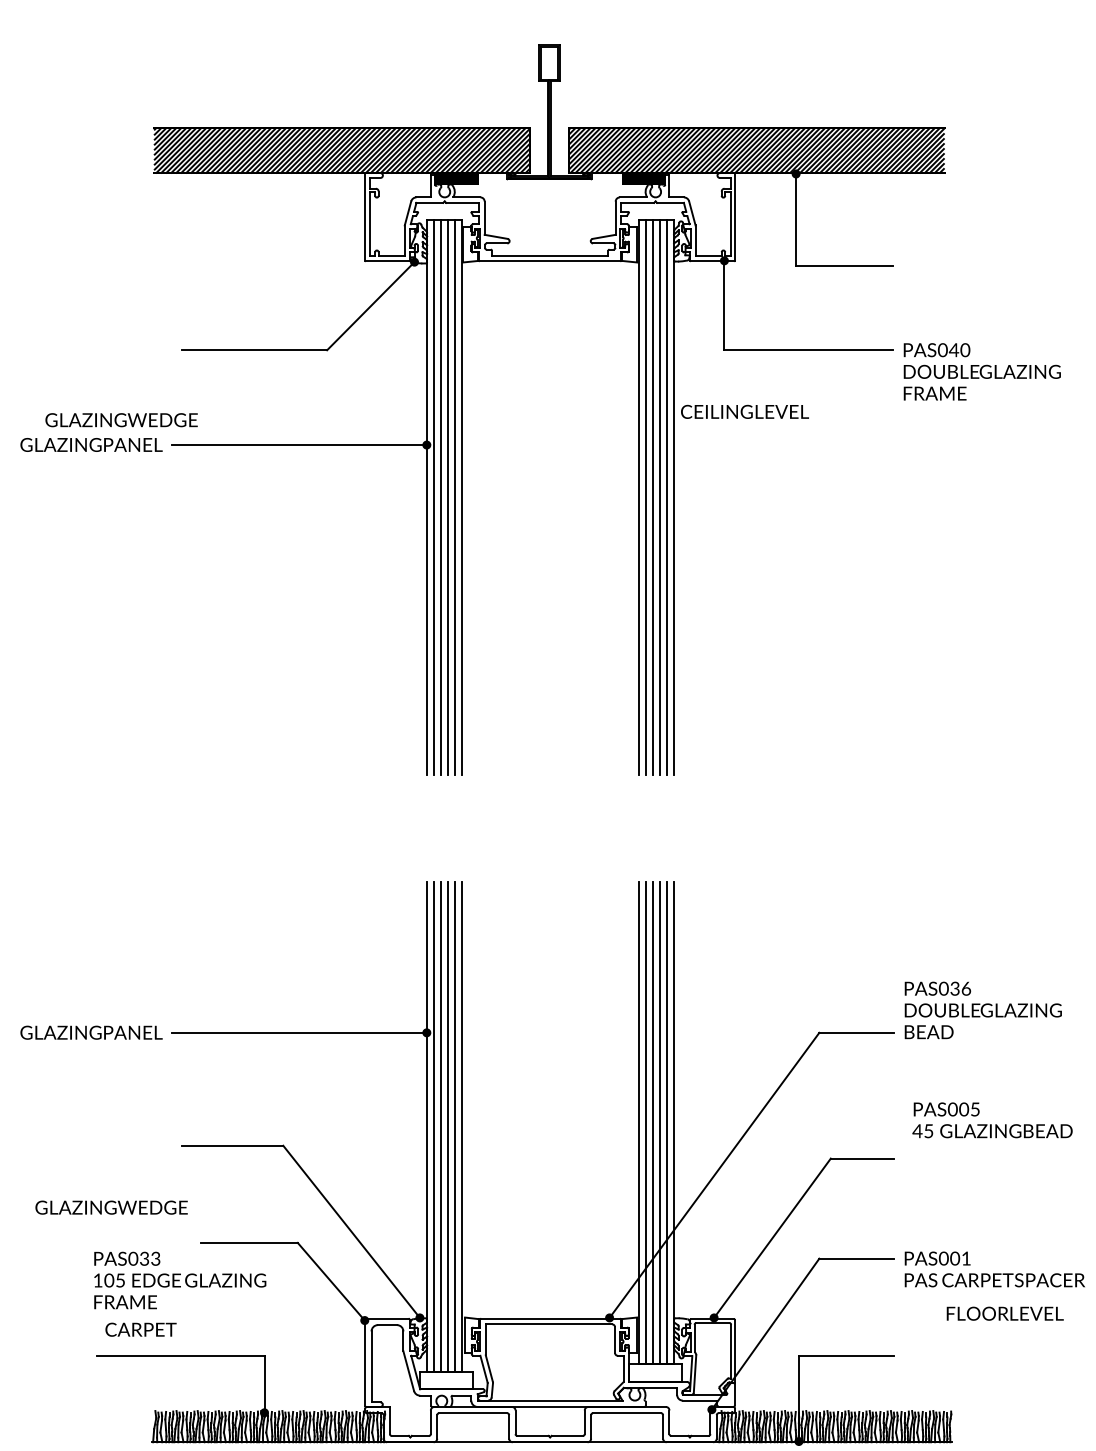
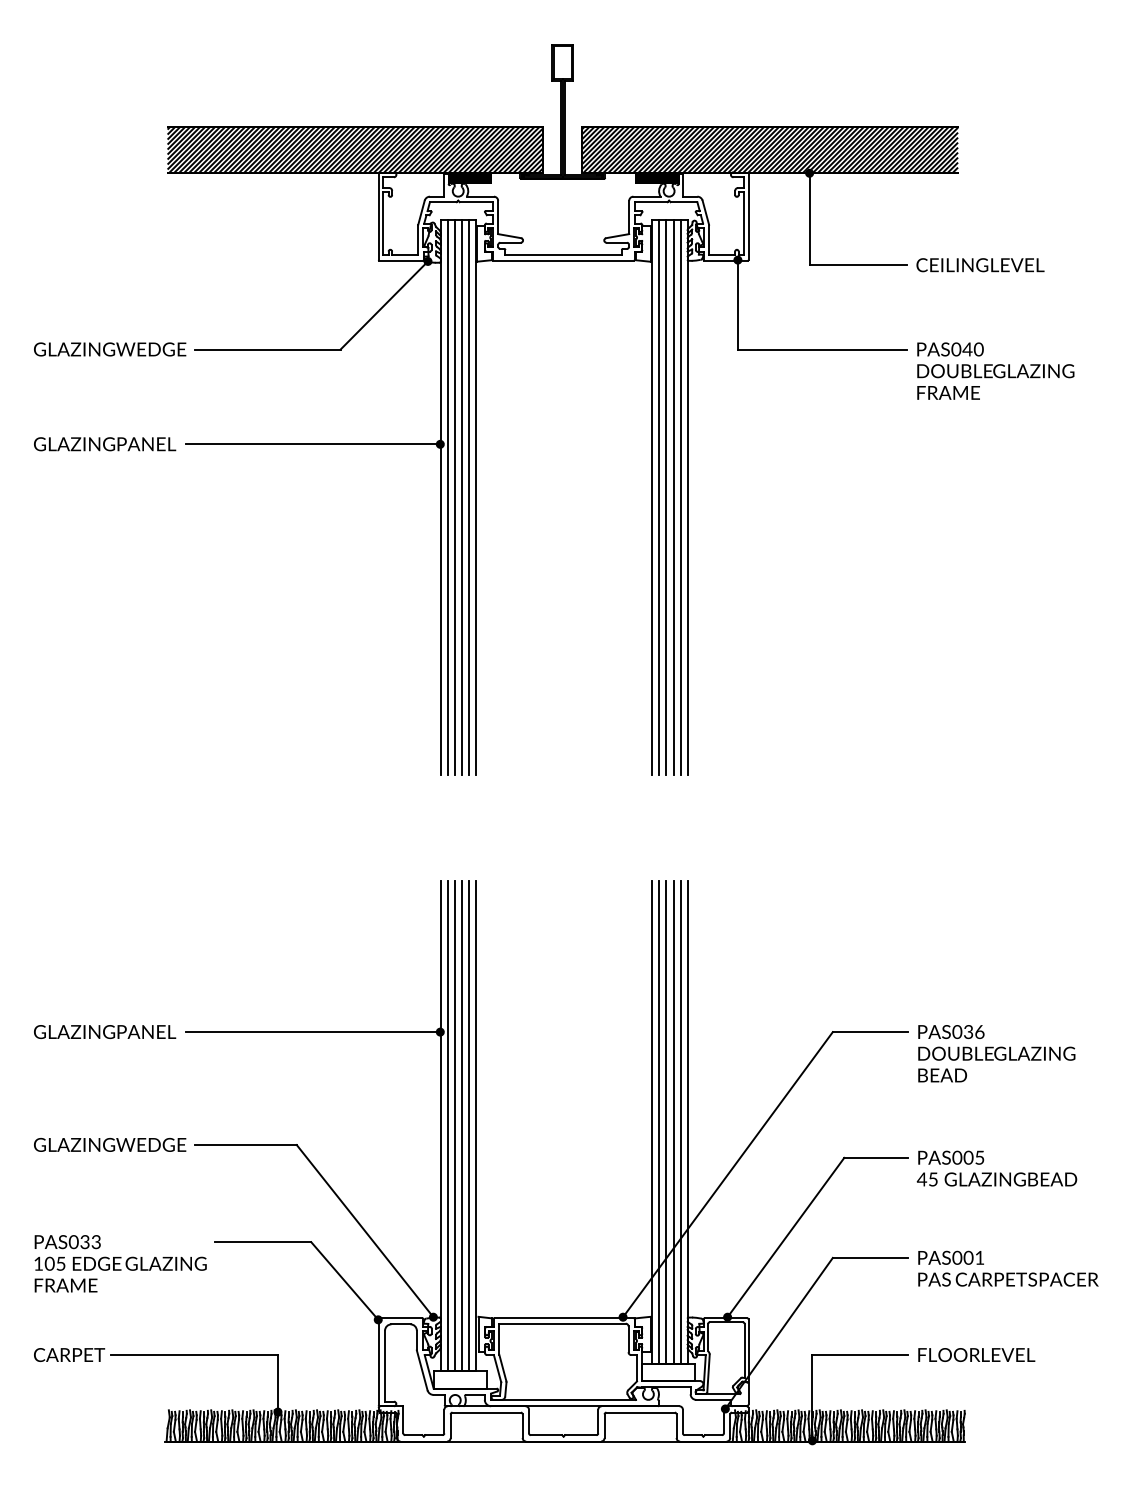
text: (745, 412) -> (980, 265), moved
text: (122, 420) -> (110, 349), moved
text: (983, 1010) -> (996, 1053), moved
text: (992, 1120) -> (996, 1168), moved
text: (112, 1207) -> (110, 1144), moved
text: (180, 1280) -> (120, 1263), moved
text: (1005, 1313) -> (976, 1354), moved
text: (141, 1329) -> (69, 1354), moved

